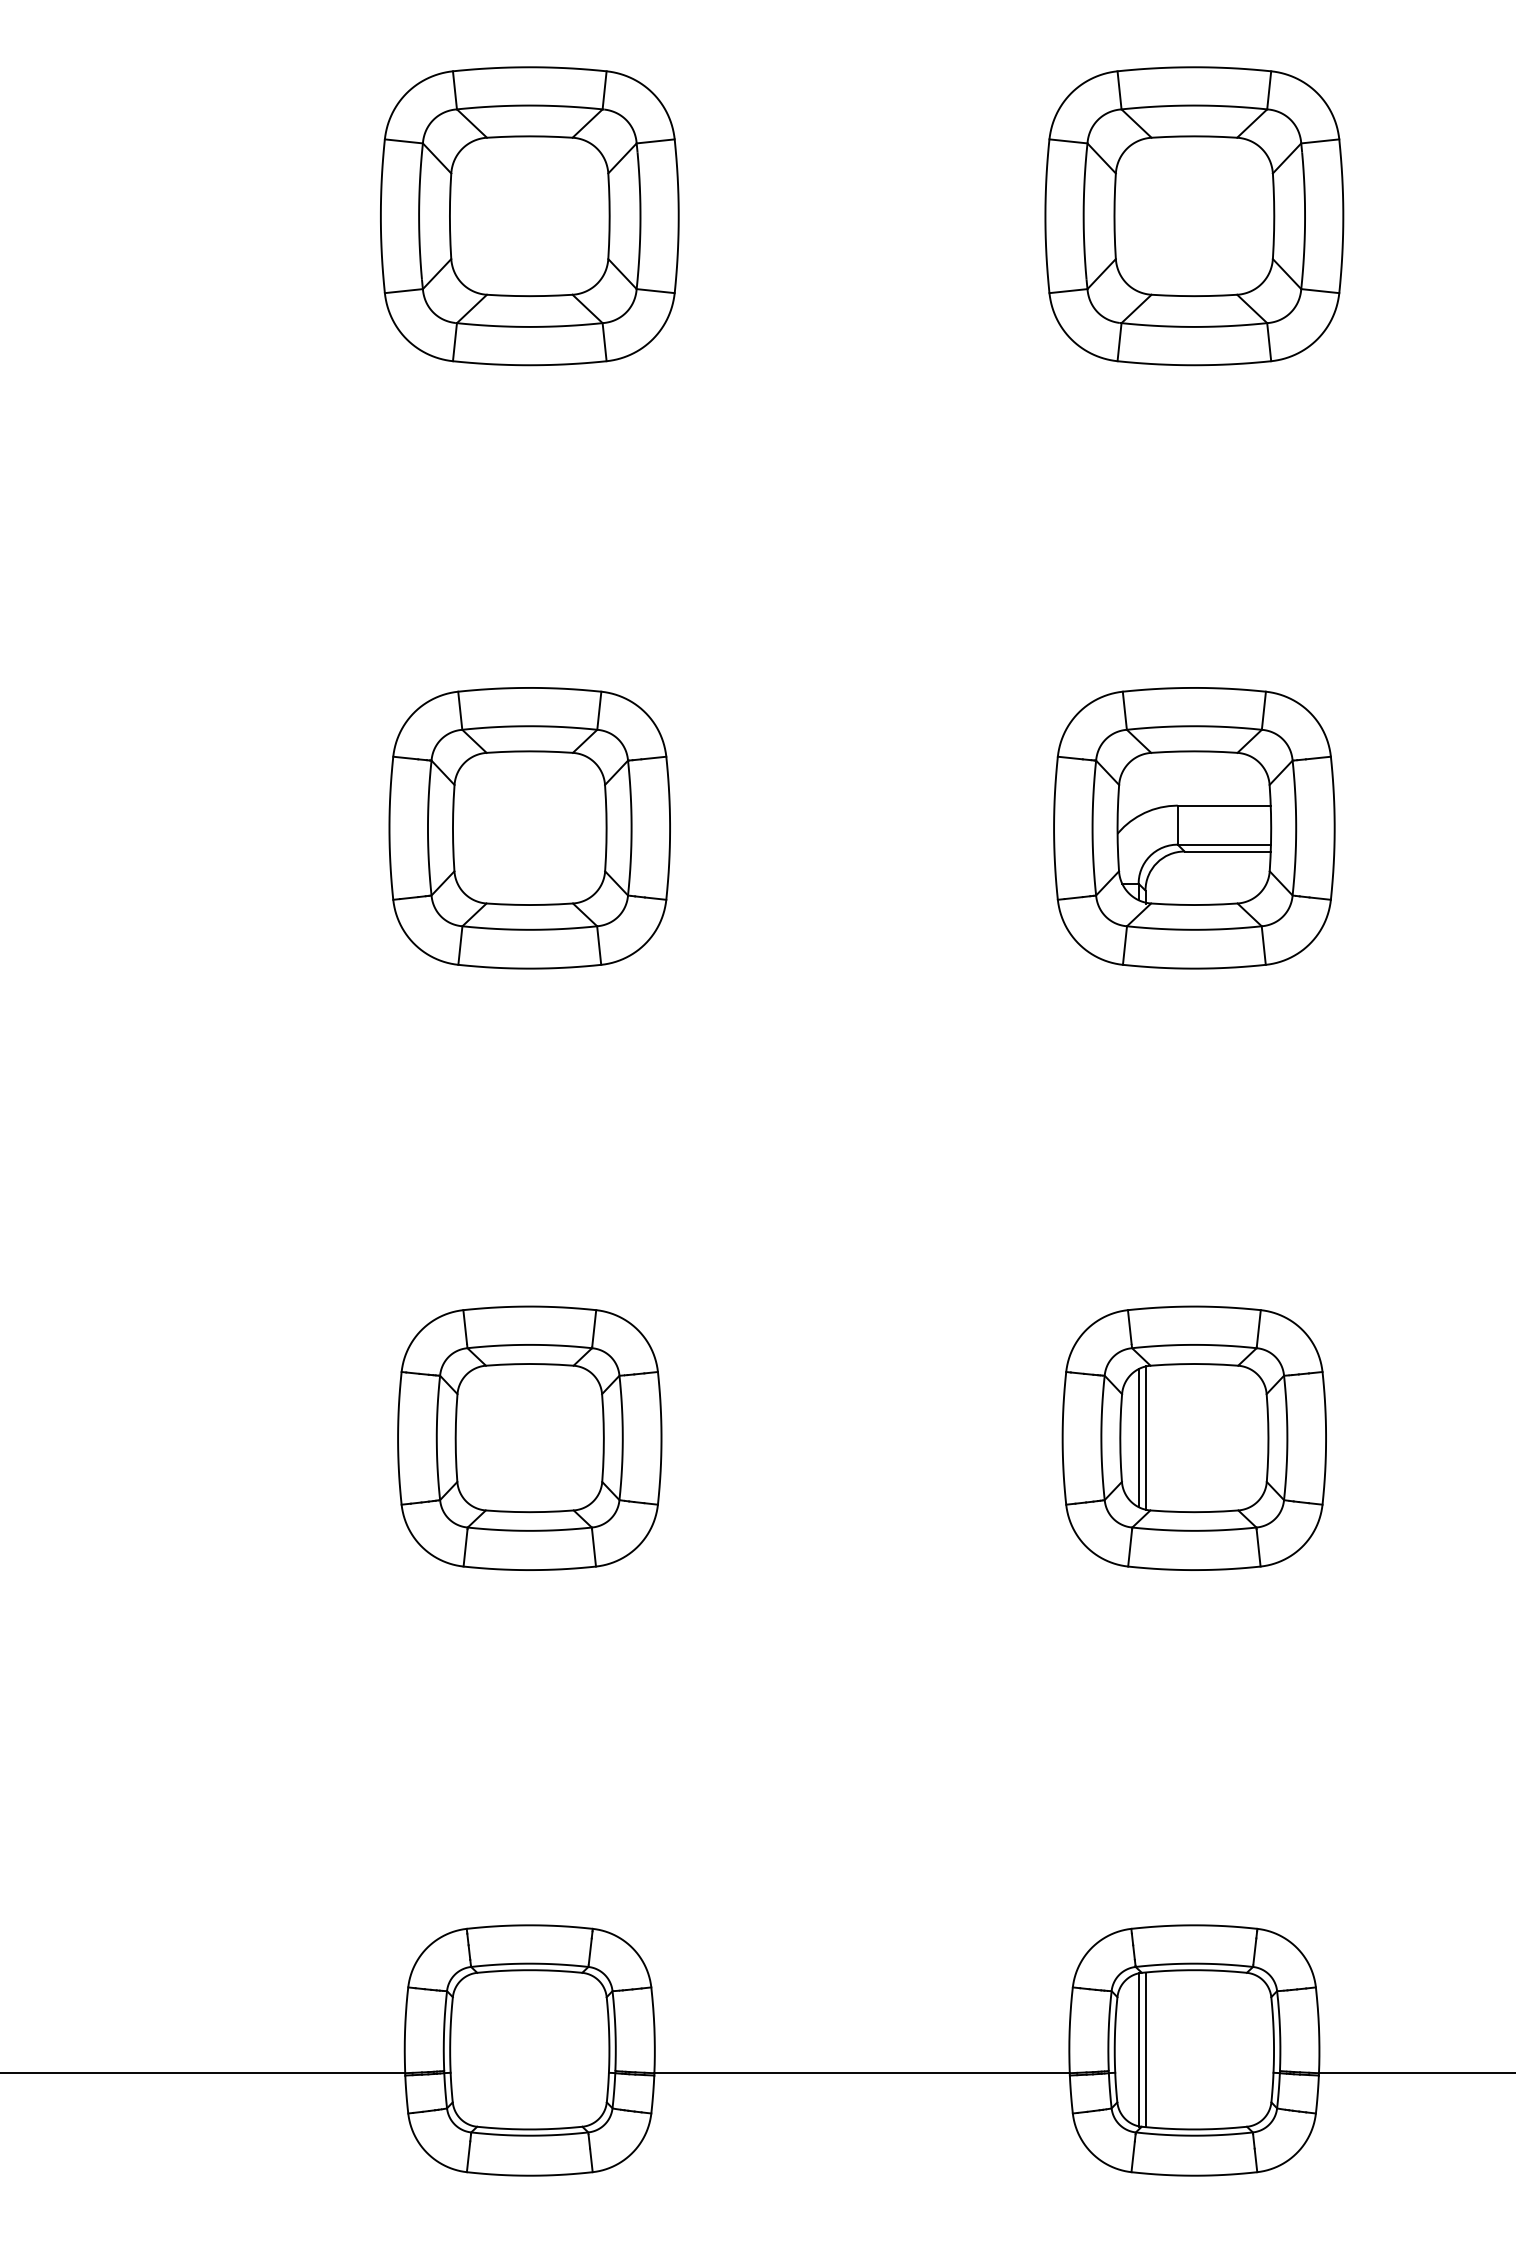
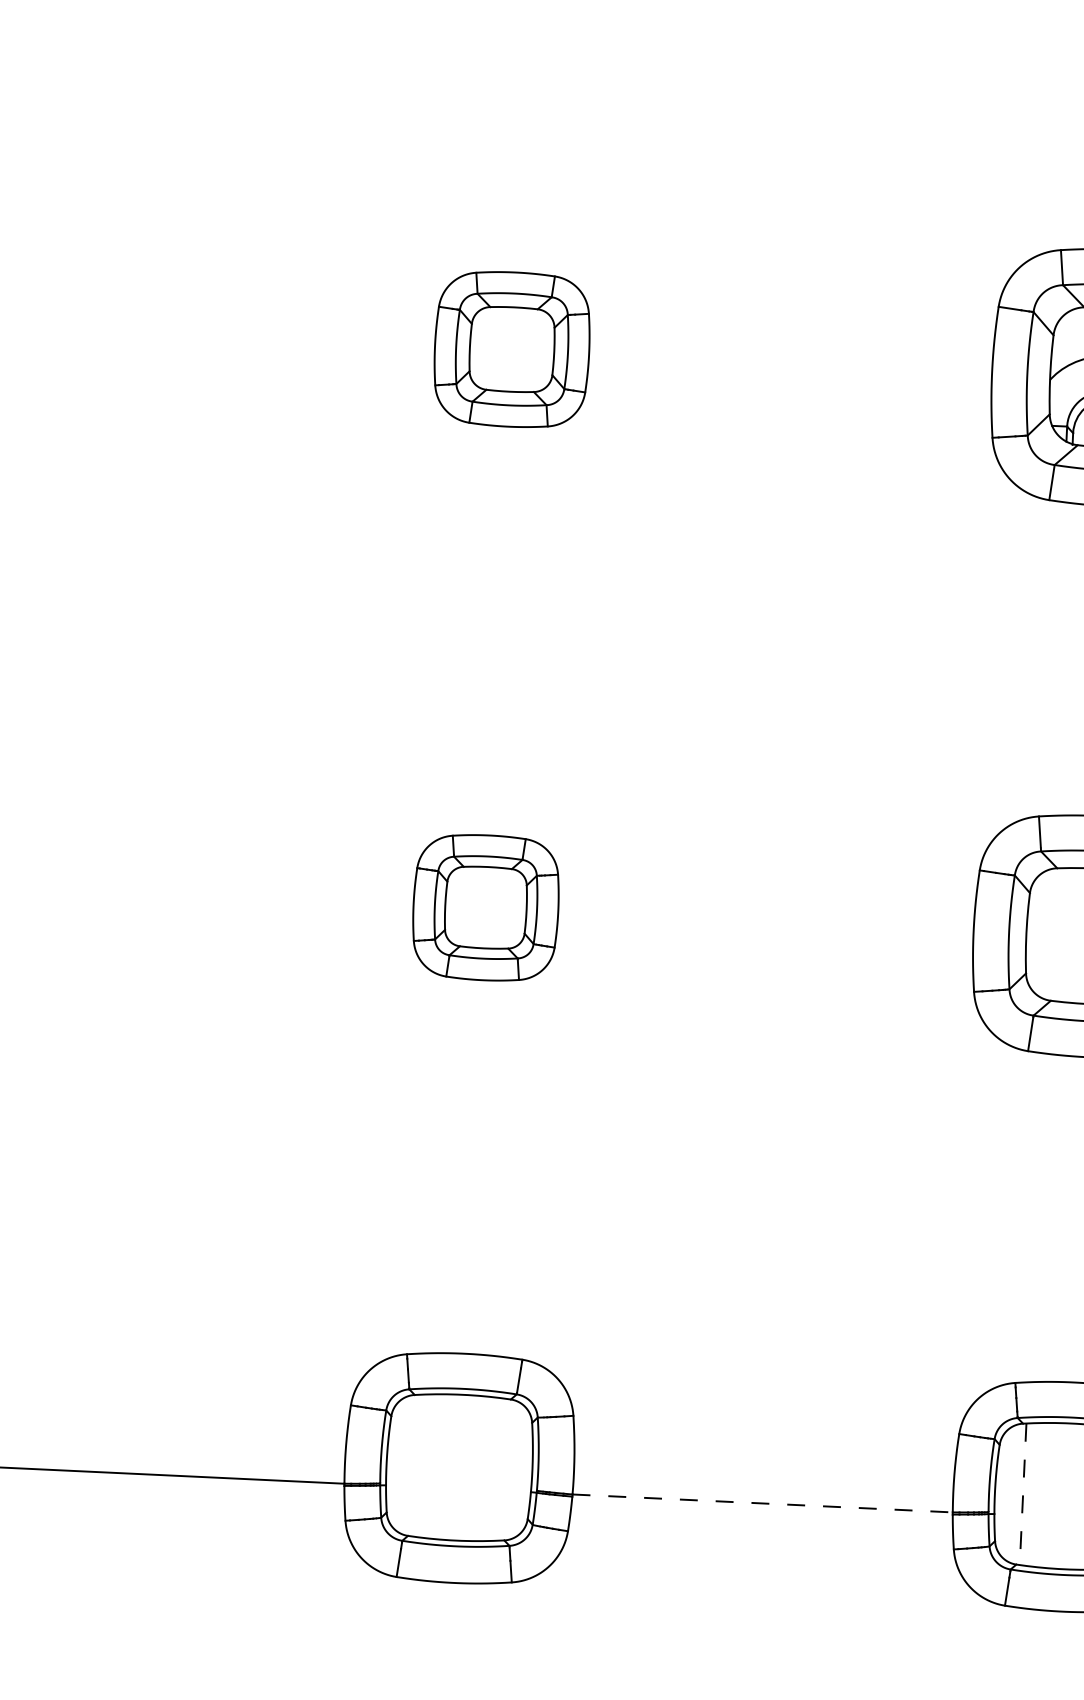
part: (529, 828) -> (511, 349), size x0.6
part: (529, 1437) -> (485, 907), size x0.6
line: (1145, 1437) -> (1049, 933), removed
line: (1138, 1438) -> (1043, 934), removed
line: (1138, 2049) -> (1016, 1493), removed
line: (1145, 2049) -> (1023, 1494), solid -> dashed
line: (862, 2073) -> (763, 1503), solid -> dashed

